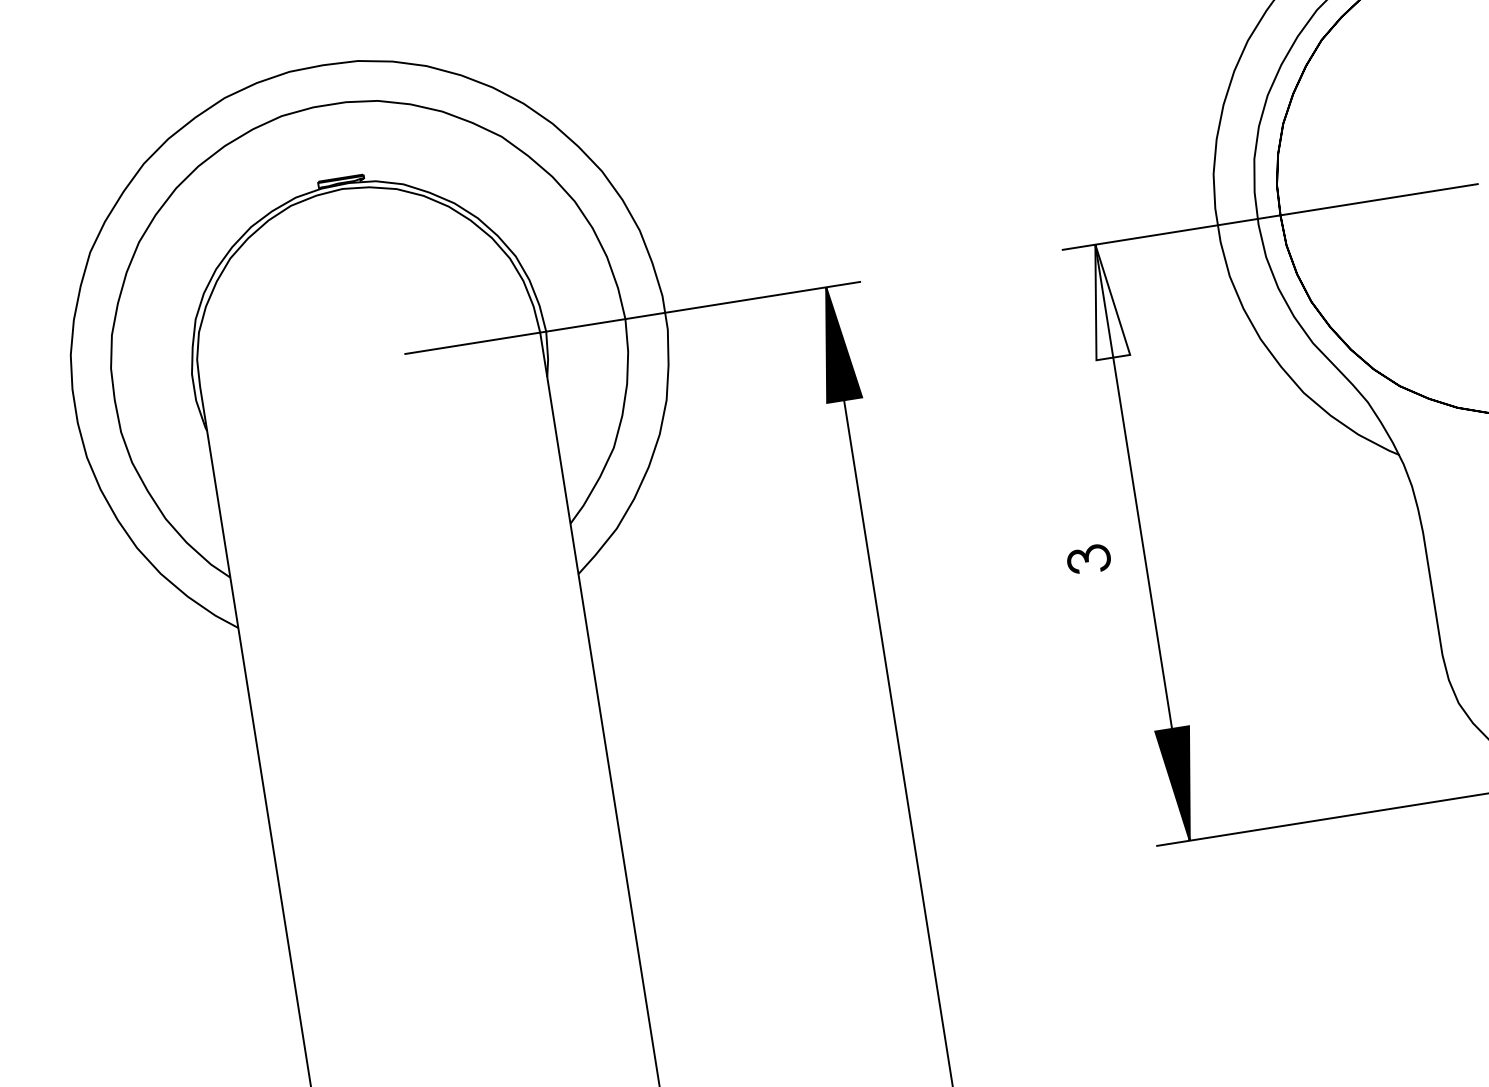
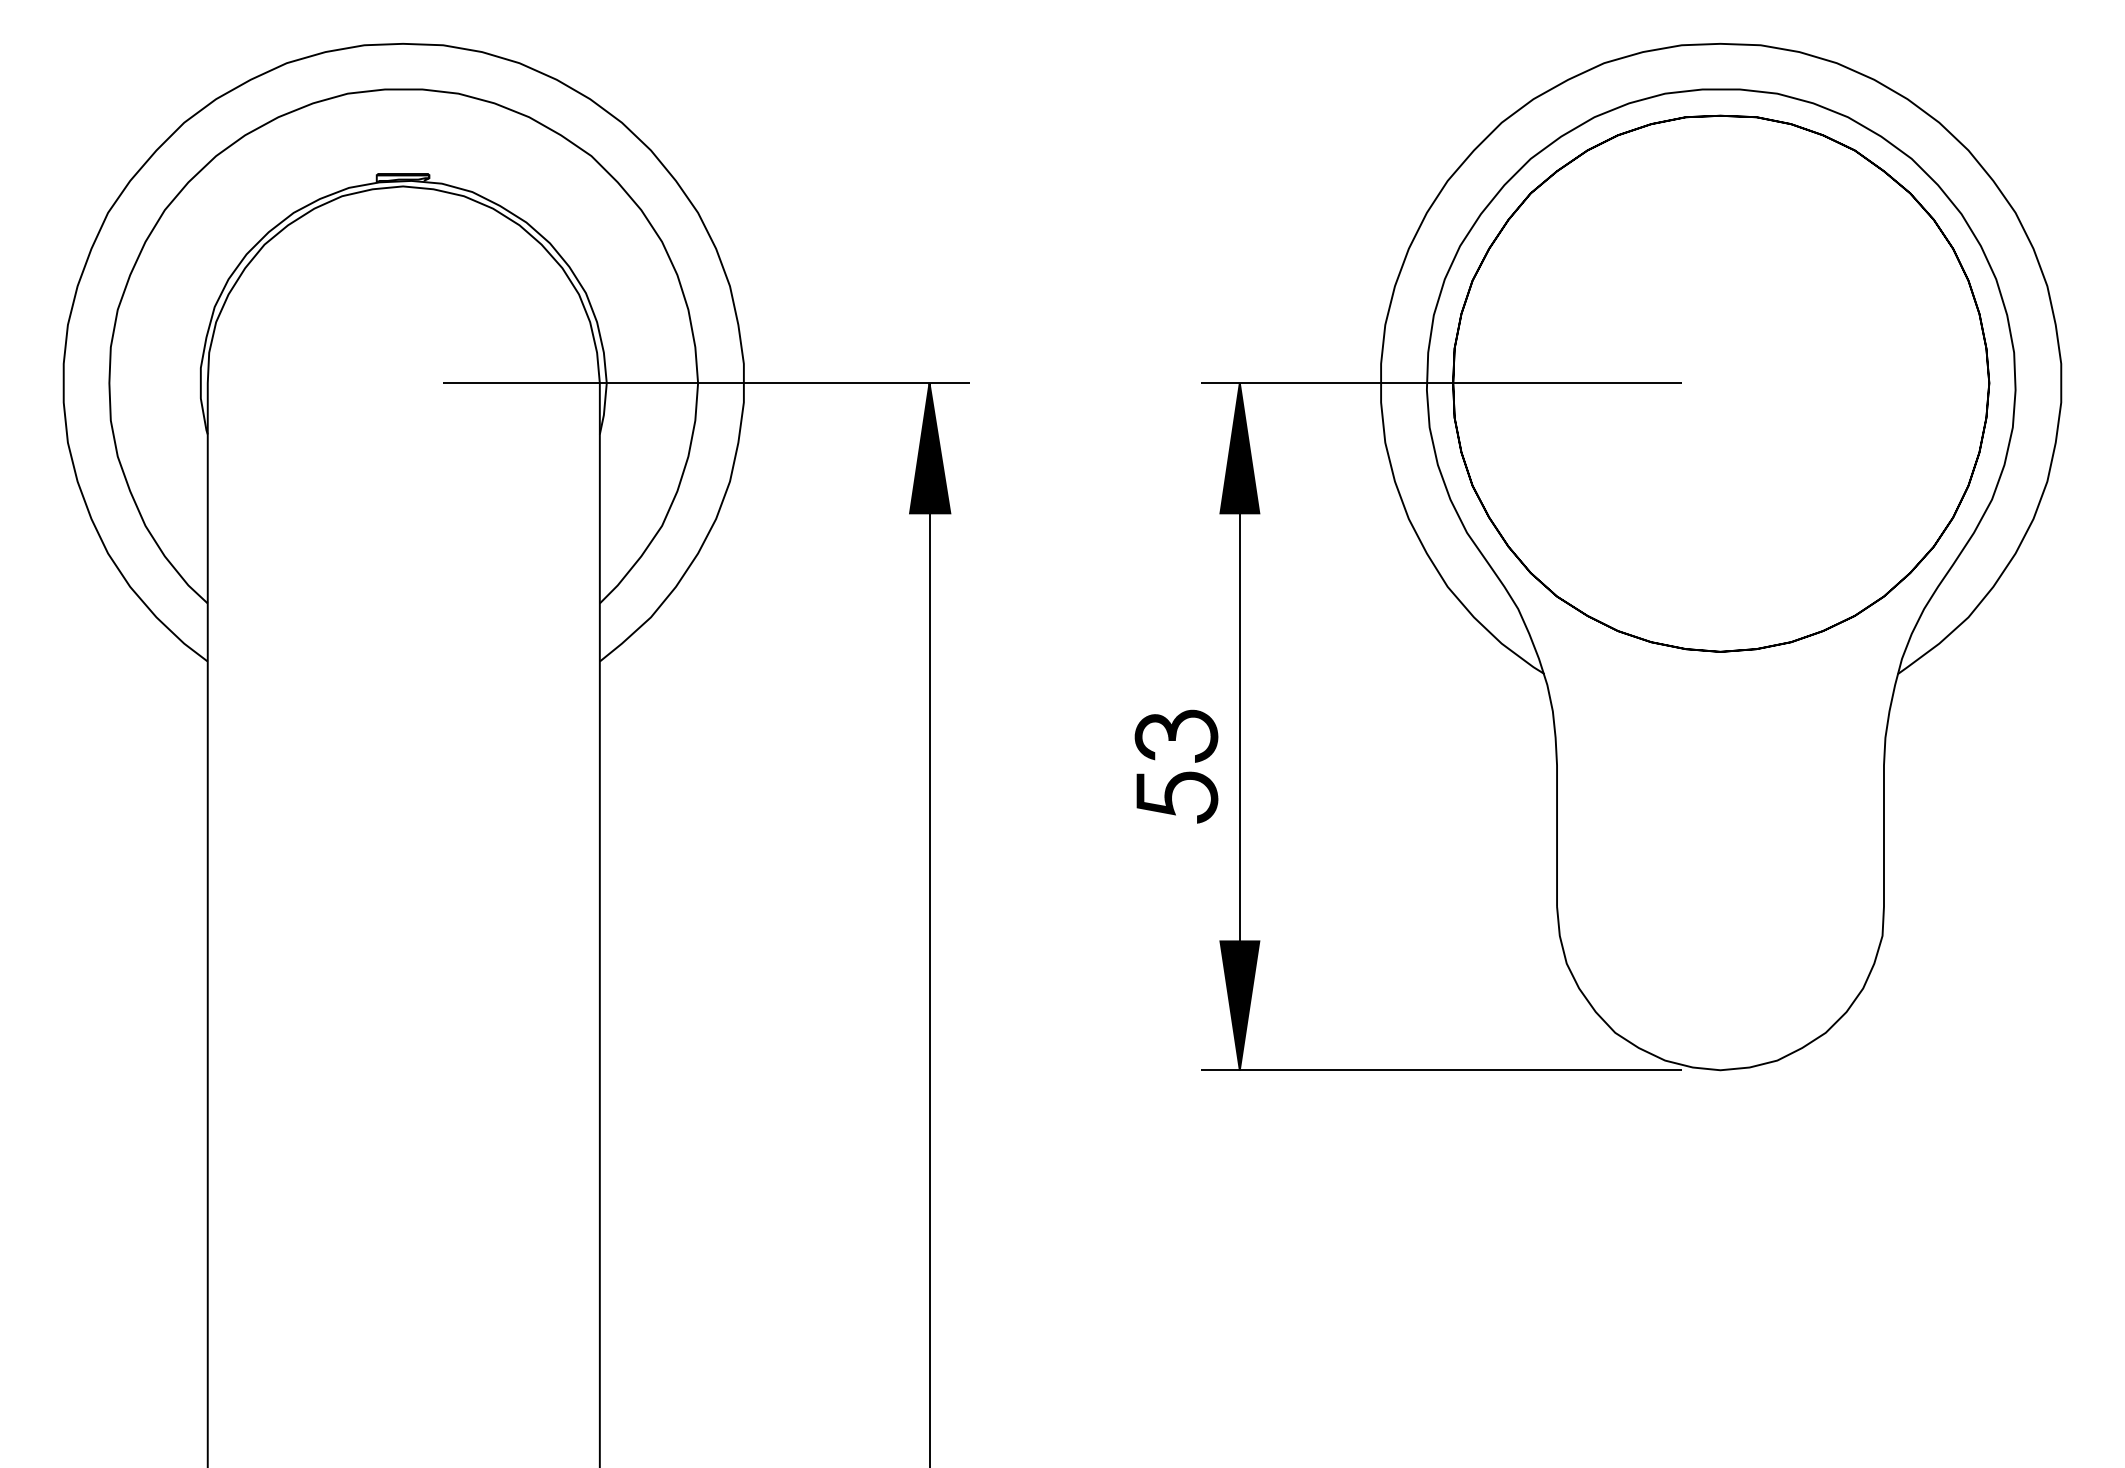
fill: (1104, 301) -> (1239, 448), added
part: (1088, 559) -> (1176, 735), size x1.67
fill: (1098, 612) -> (1177, 797), added

